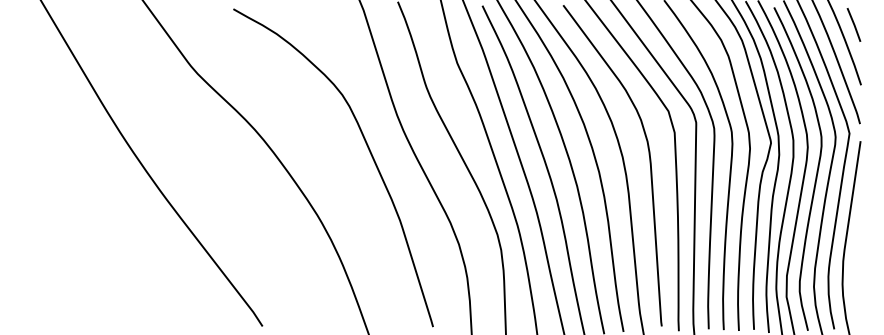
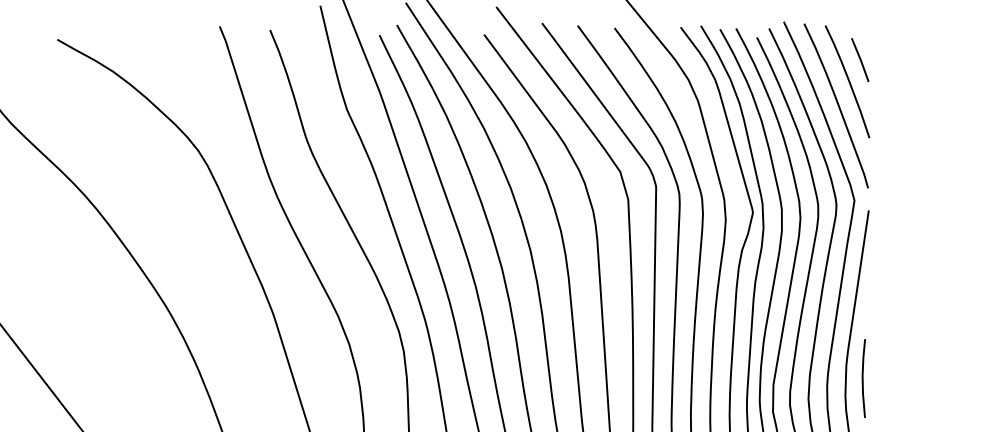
line: (856, 270) -> (863, 377), added

